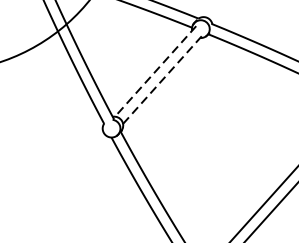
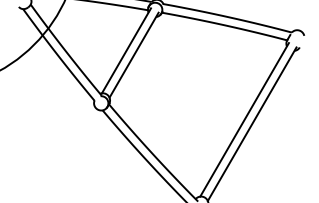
line: (155, 72) -> (126, 51), dashed -> solid
line: (164, 77) -> (134, 54), dashed -> solid

